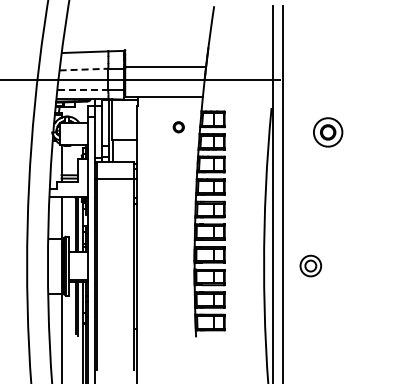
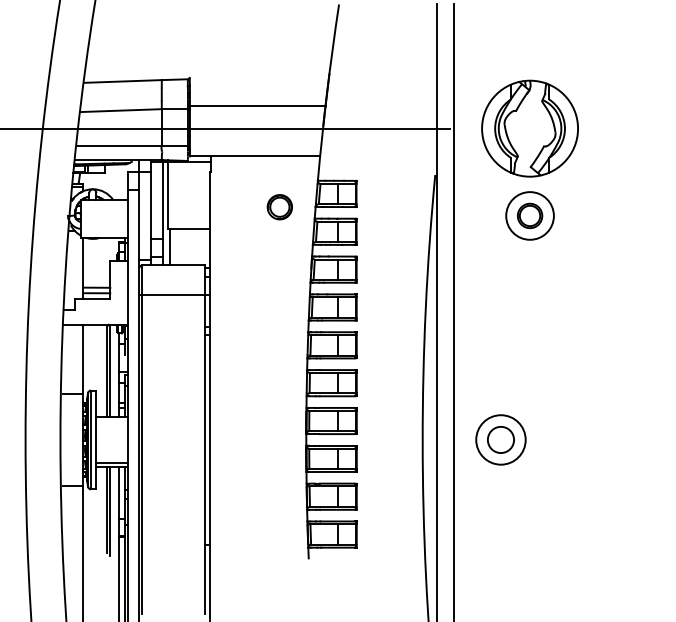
line: (84, 69) -> (121, 110), dashed -> solid
part: (327, 79) -> (528, 127), added
line: (83, 90) -> (120, 145), dashed -> solid
part: (178, 127) -> (279, 207), size x1.43
part: (310, 265) -> (500, 438), size x1.43

